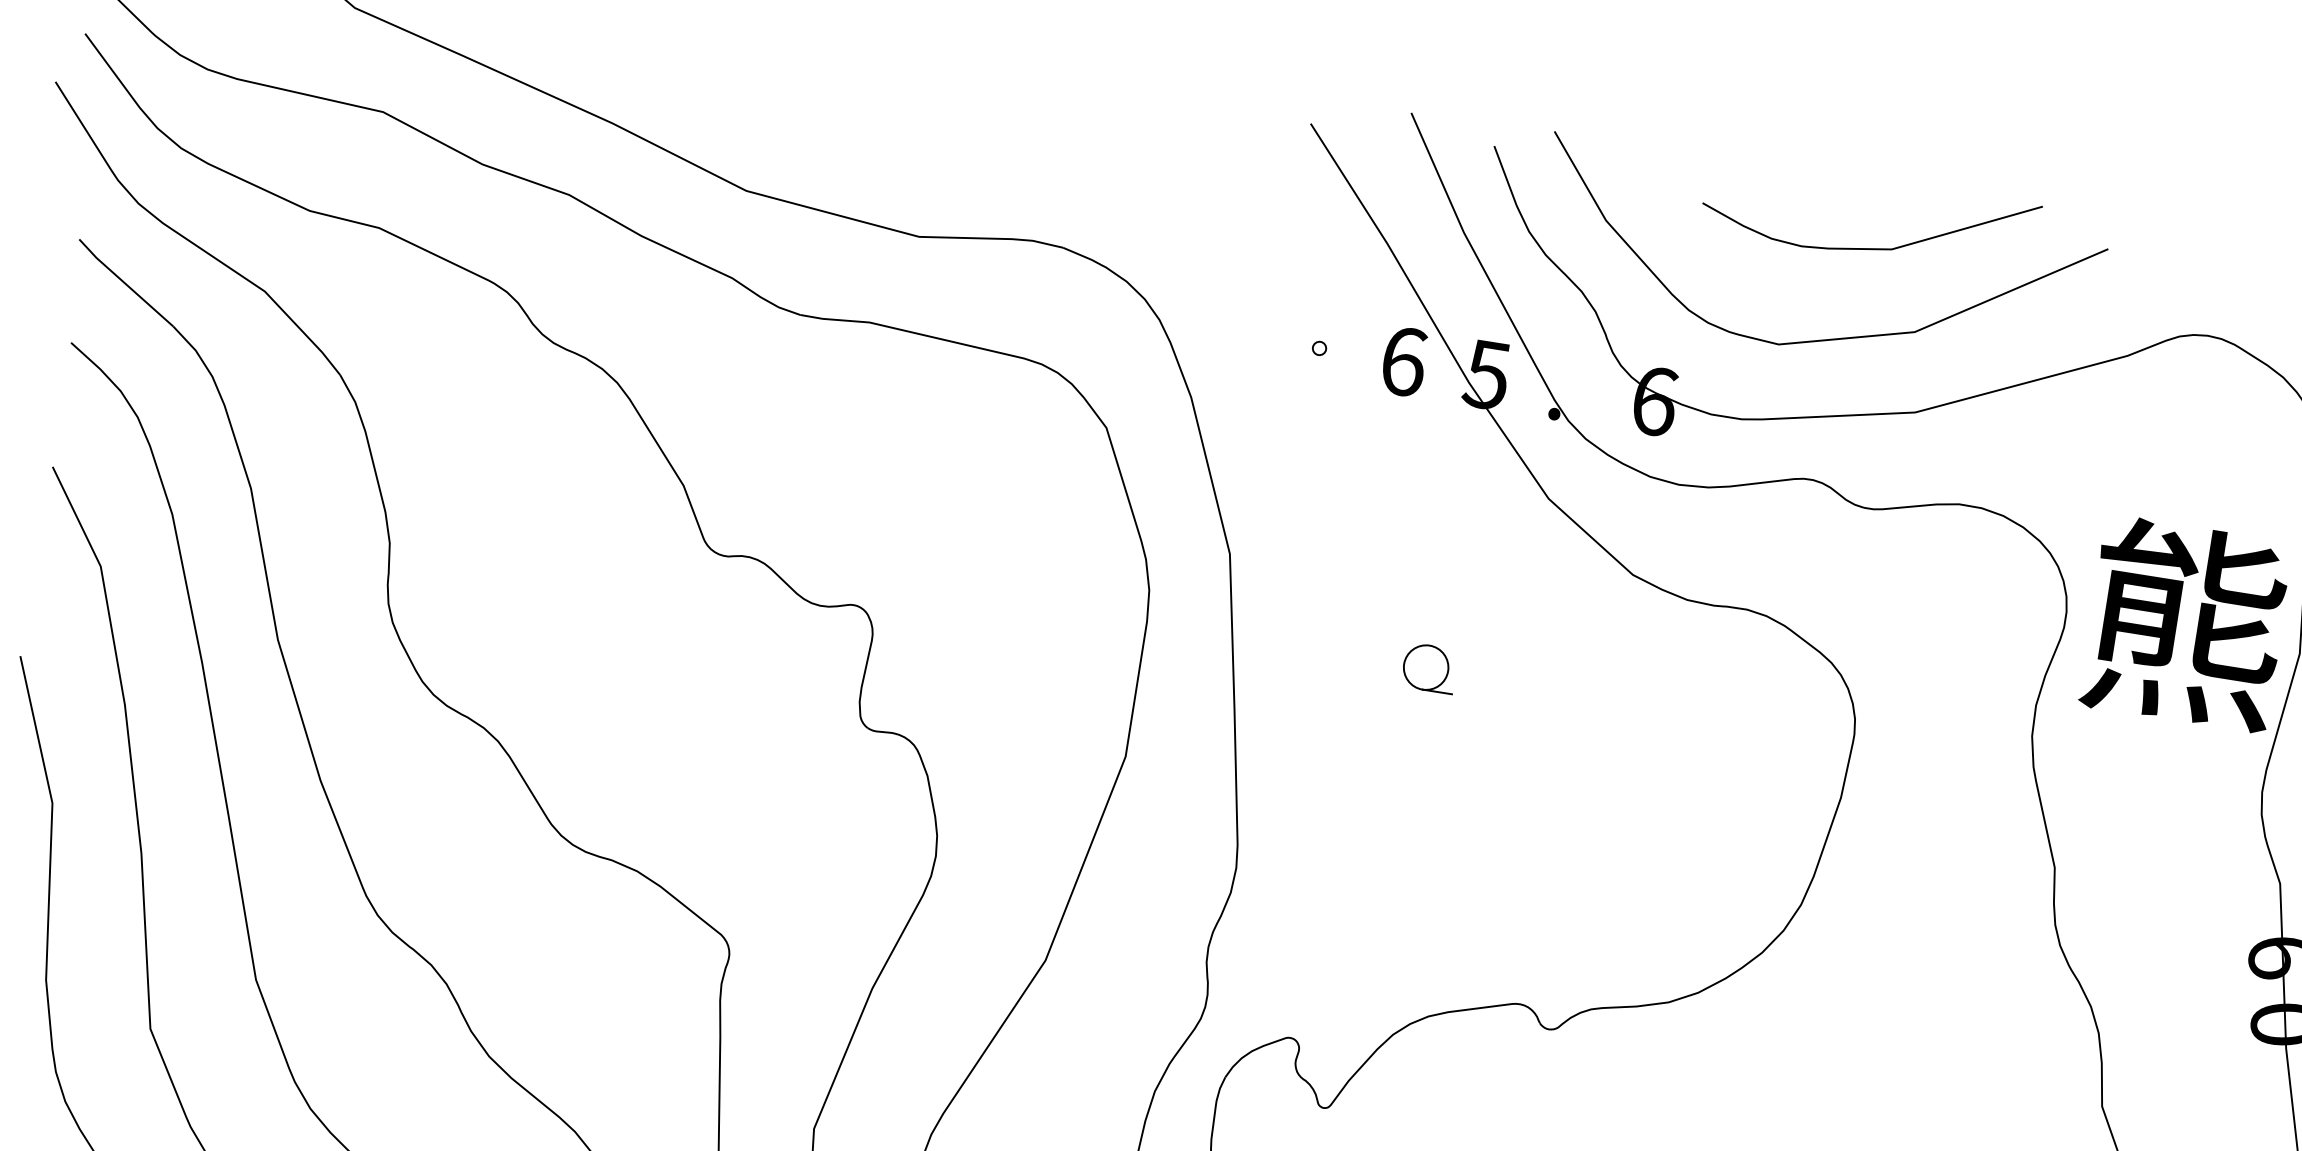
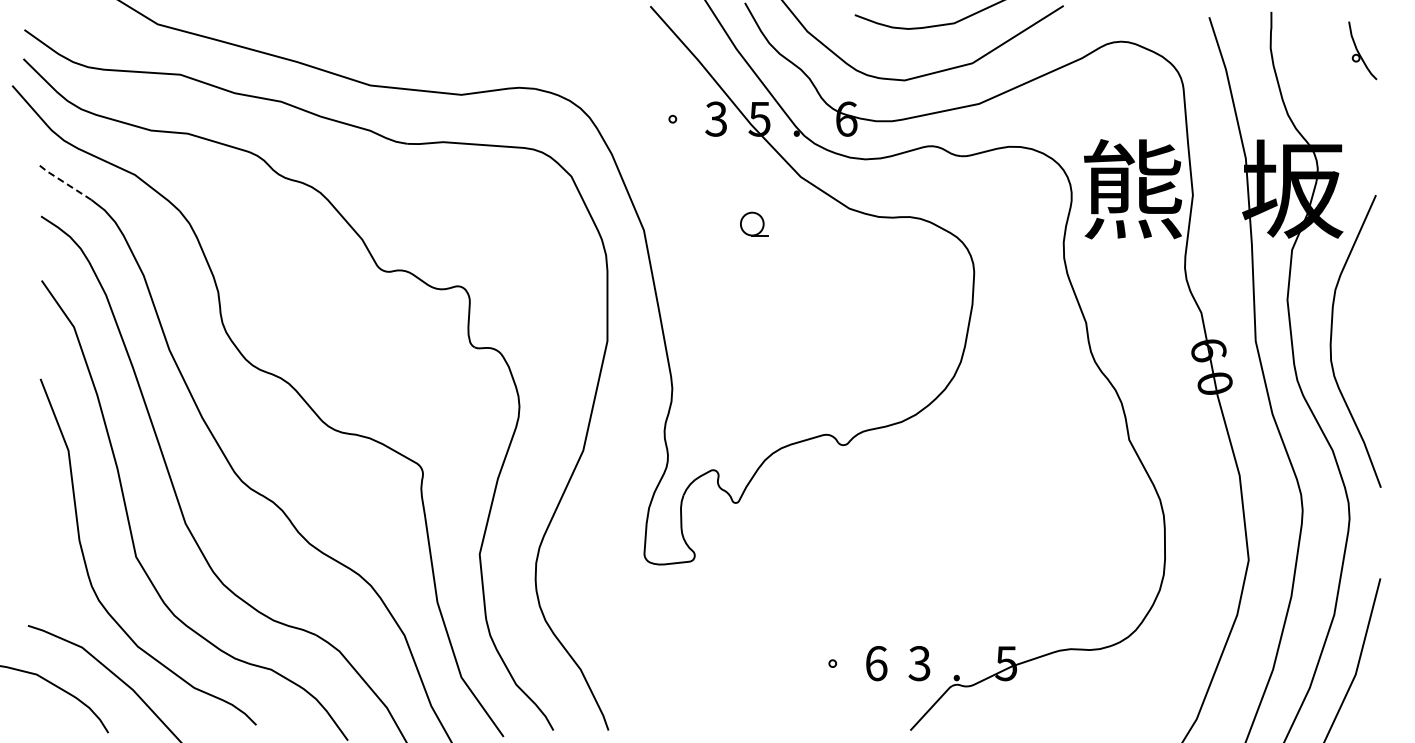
line: (124, 282) -> (63, 181), solid -> dashed
text: (1404, 360) -> (716, 118), 6 -> 3
part: (1430, 667) -> (754, 223), moved

